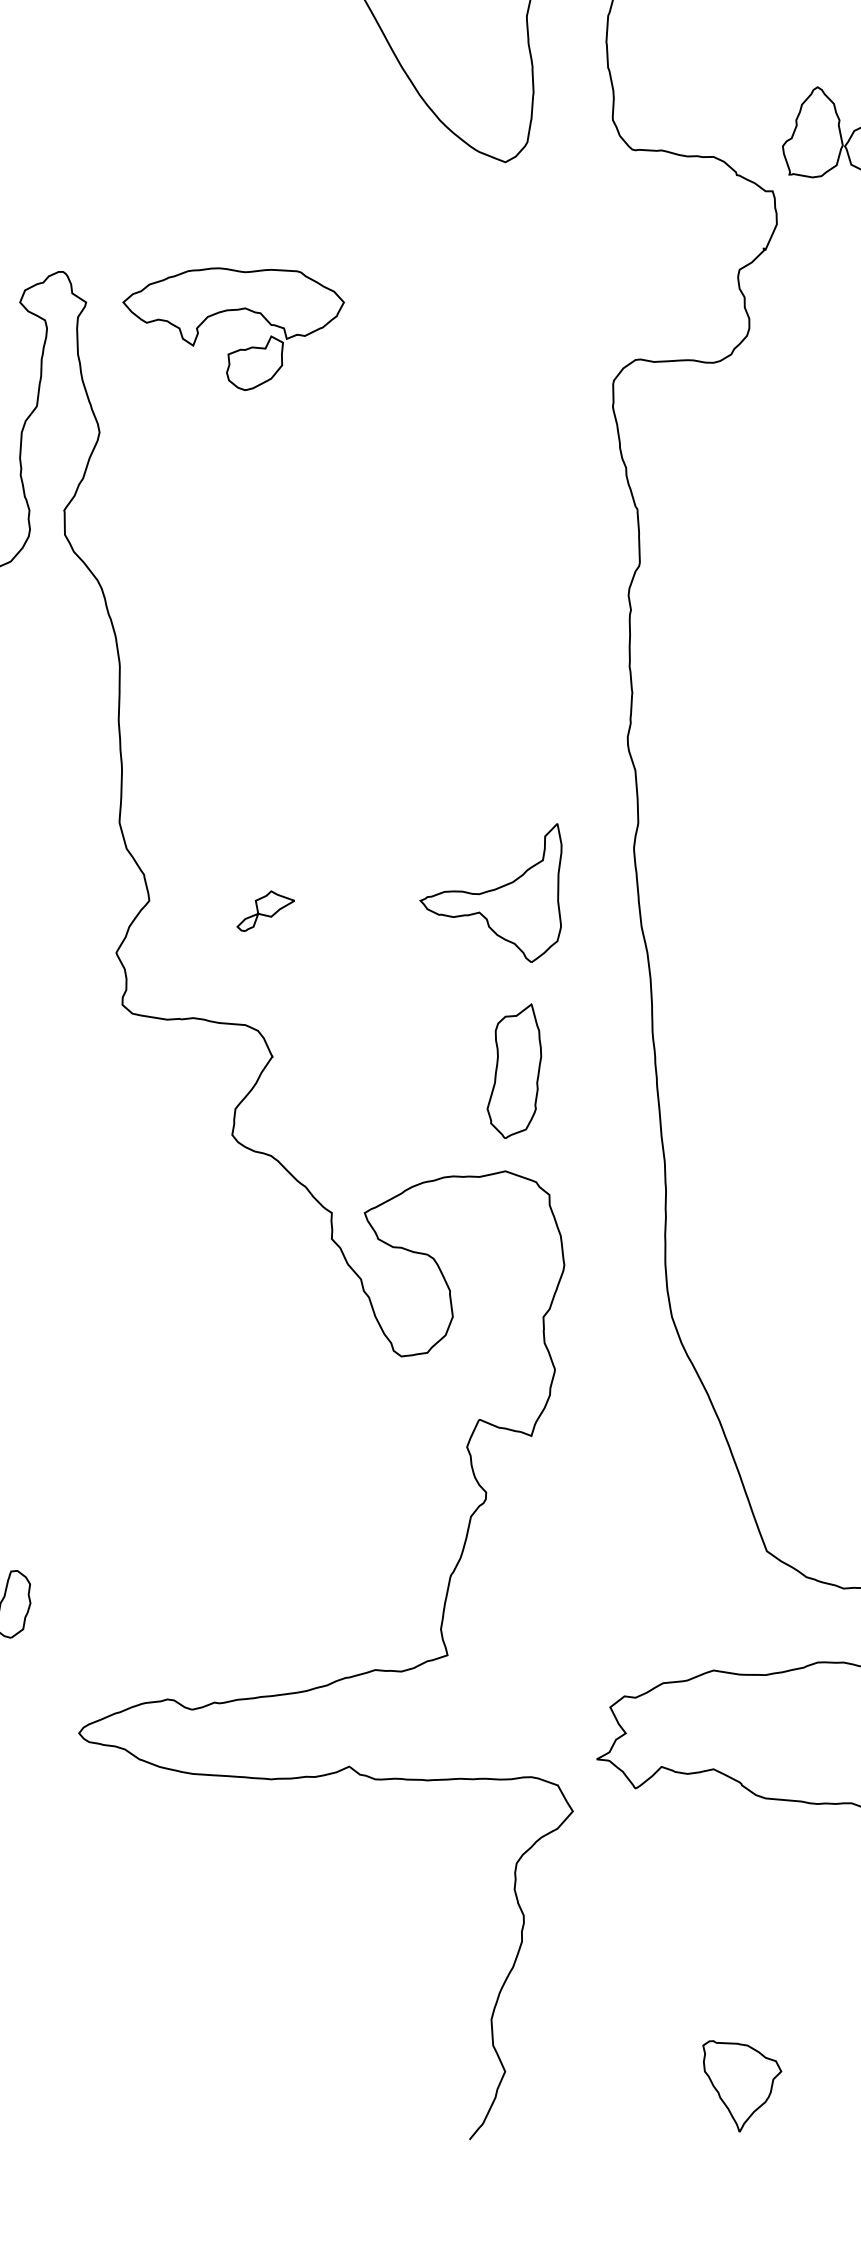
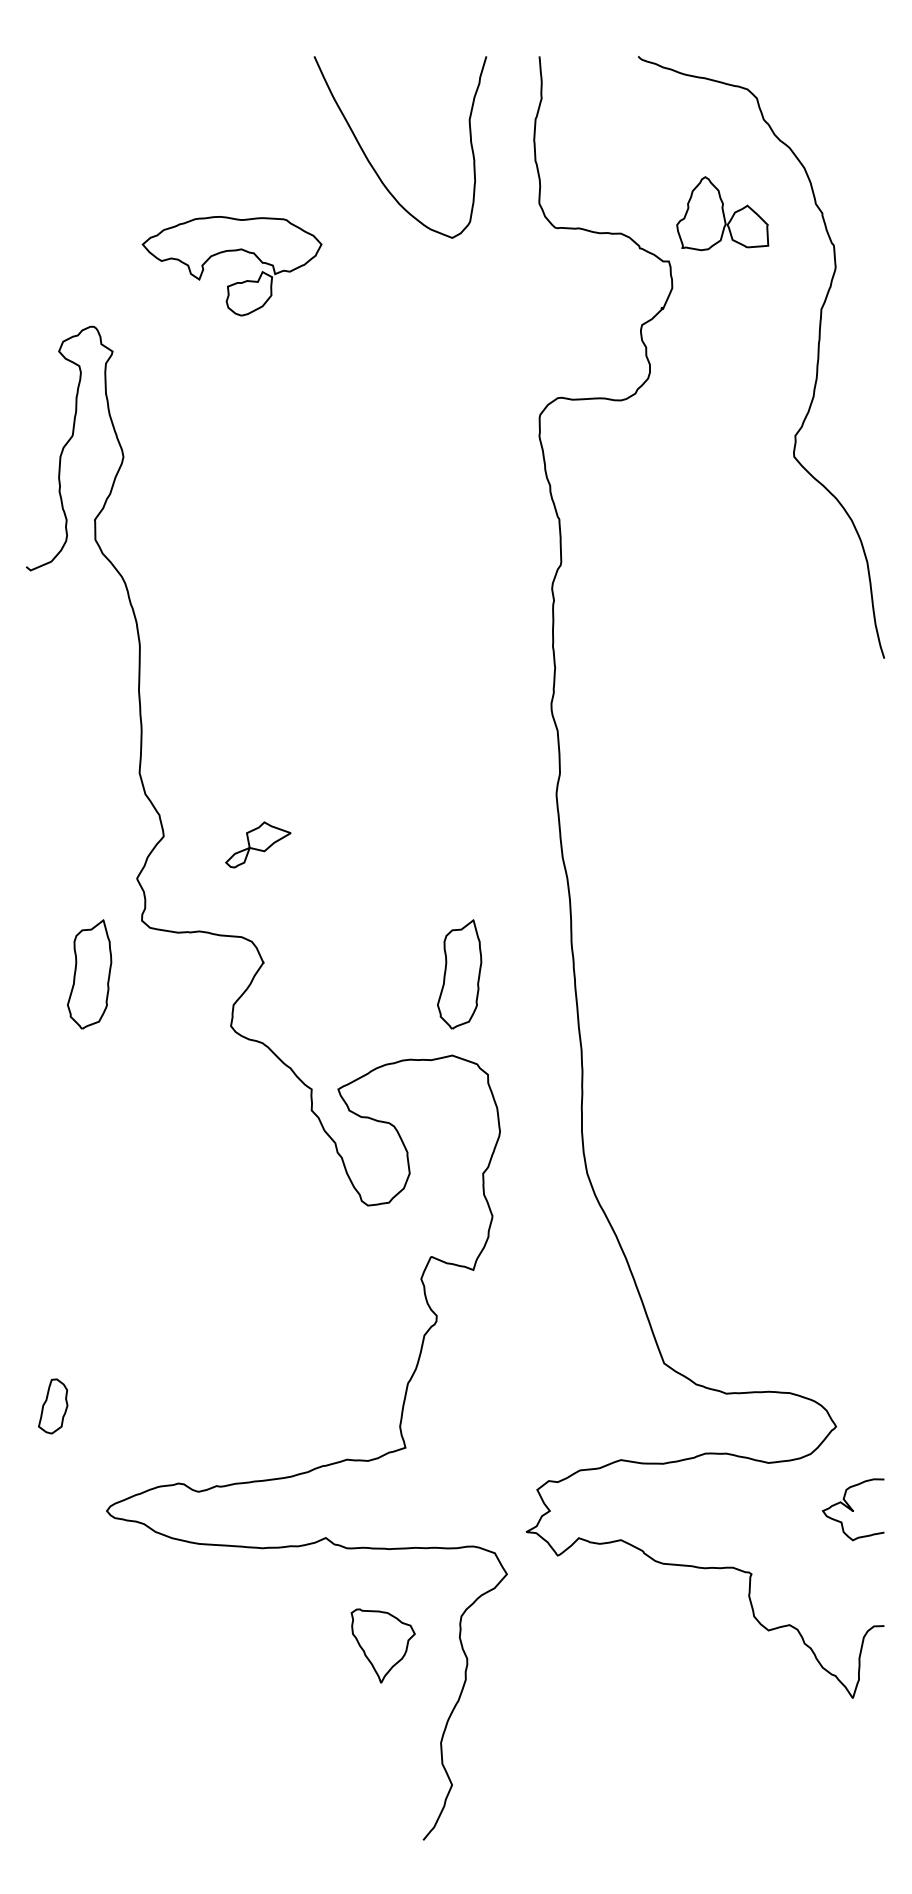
part: (232, 311) -> (231, 251), moved
part: (490, 892) -> (440, 829), removed
part: (264, 910) -> (257, 844), size x1.4
part: (57, 1071) -> (89, 974), added
part: (741, 2085) -> (382, 1645), moved

